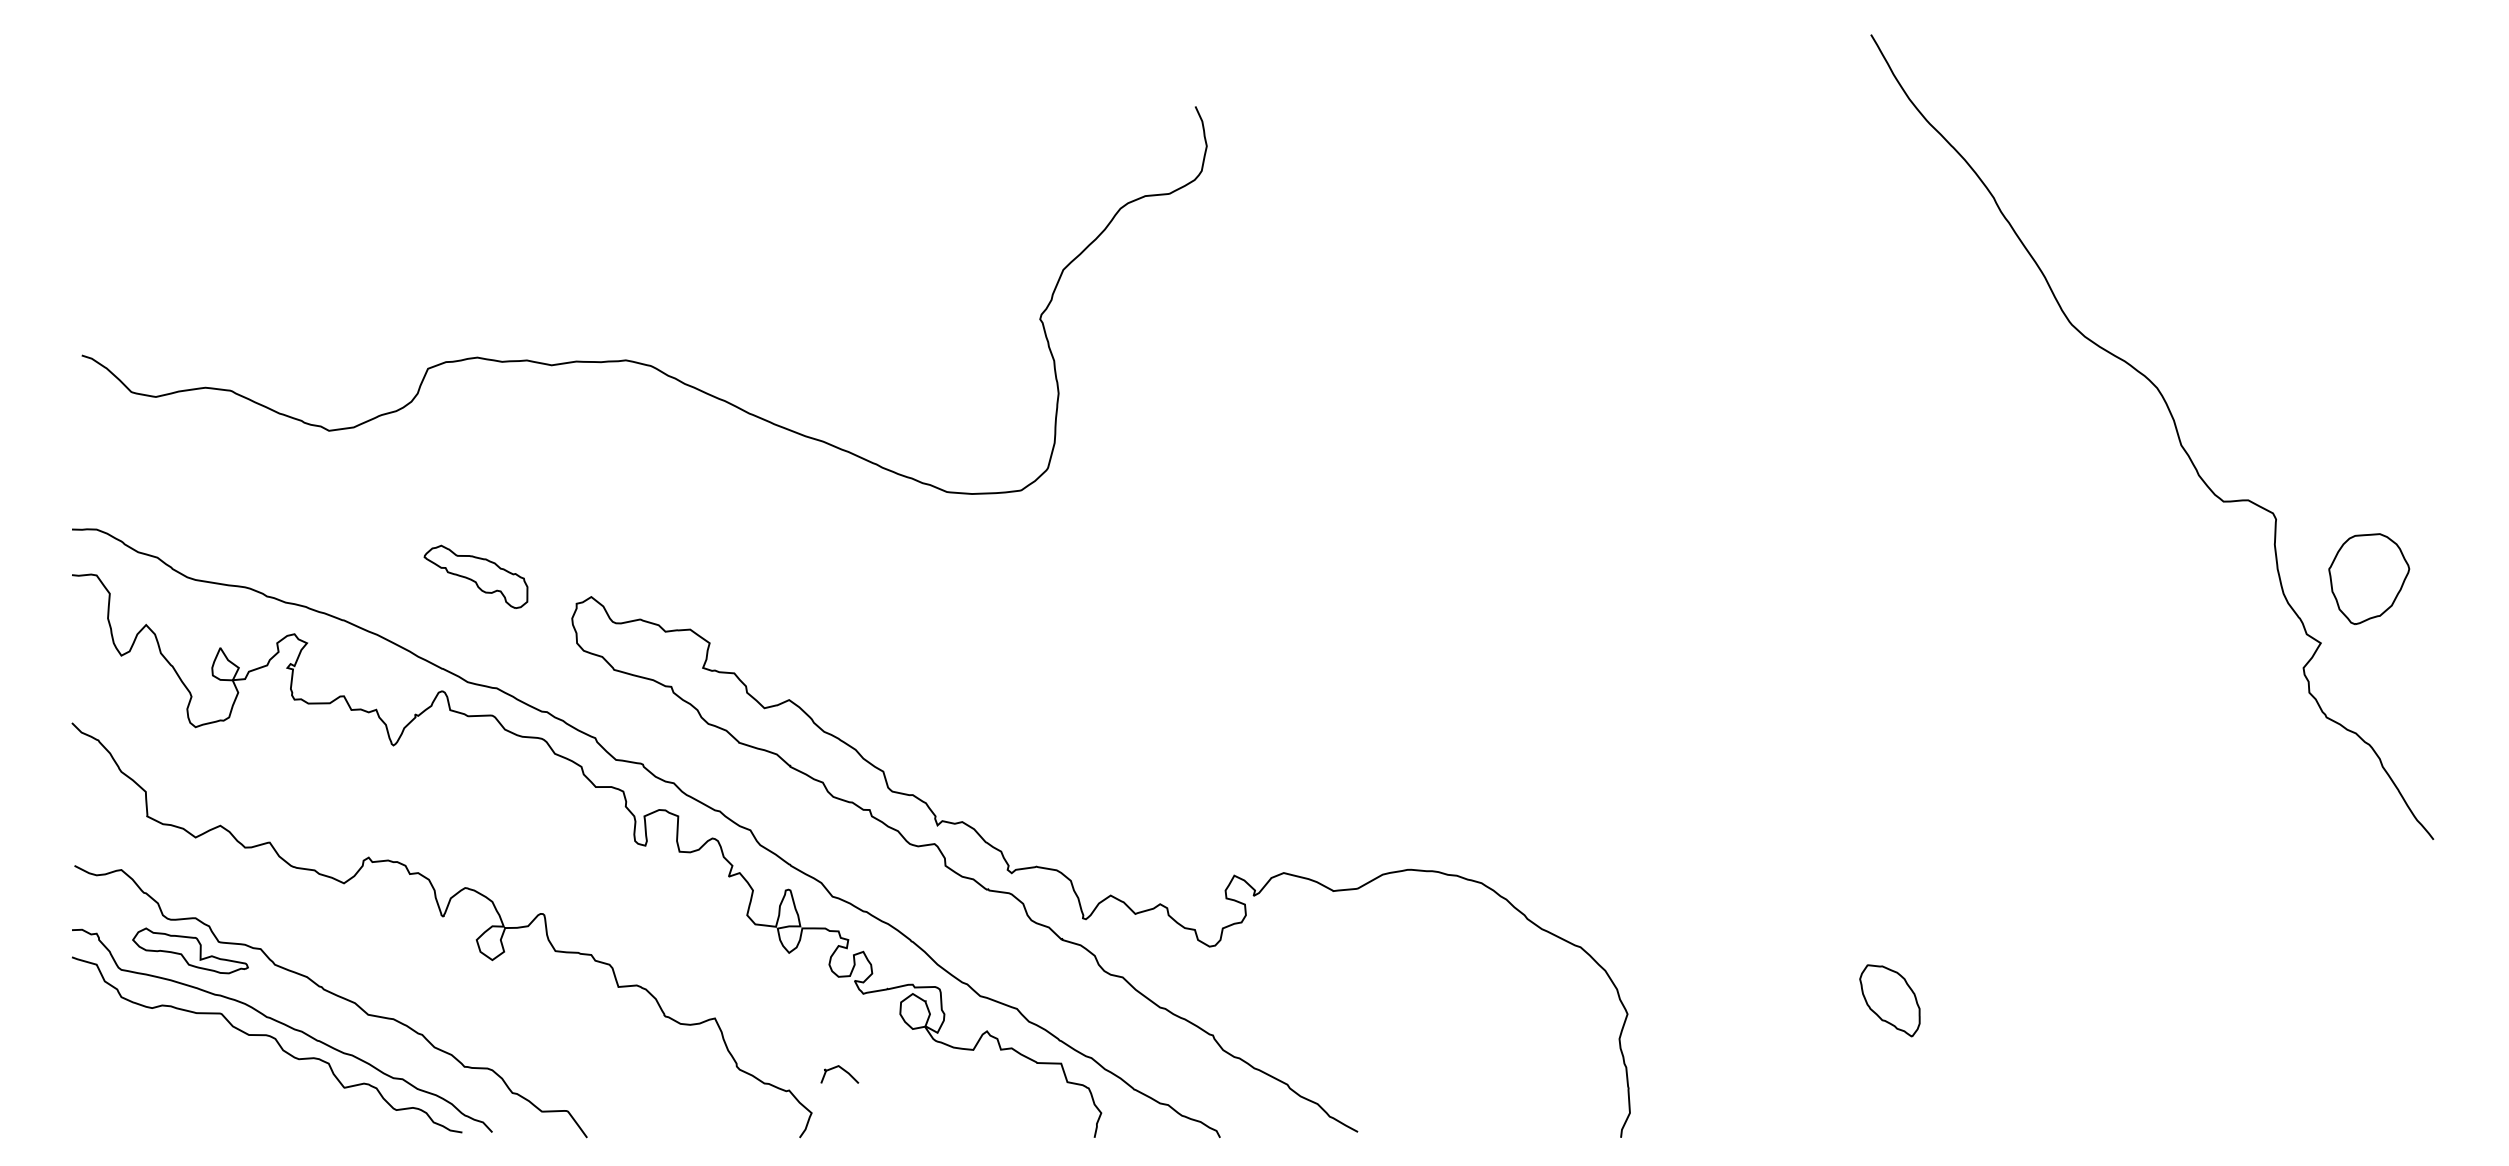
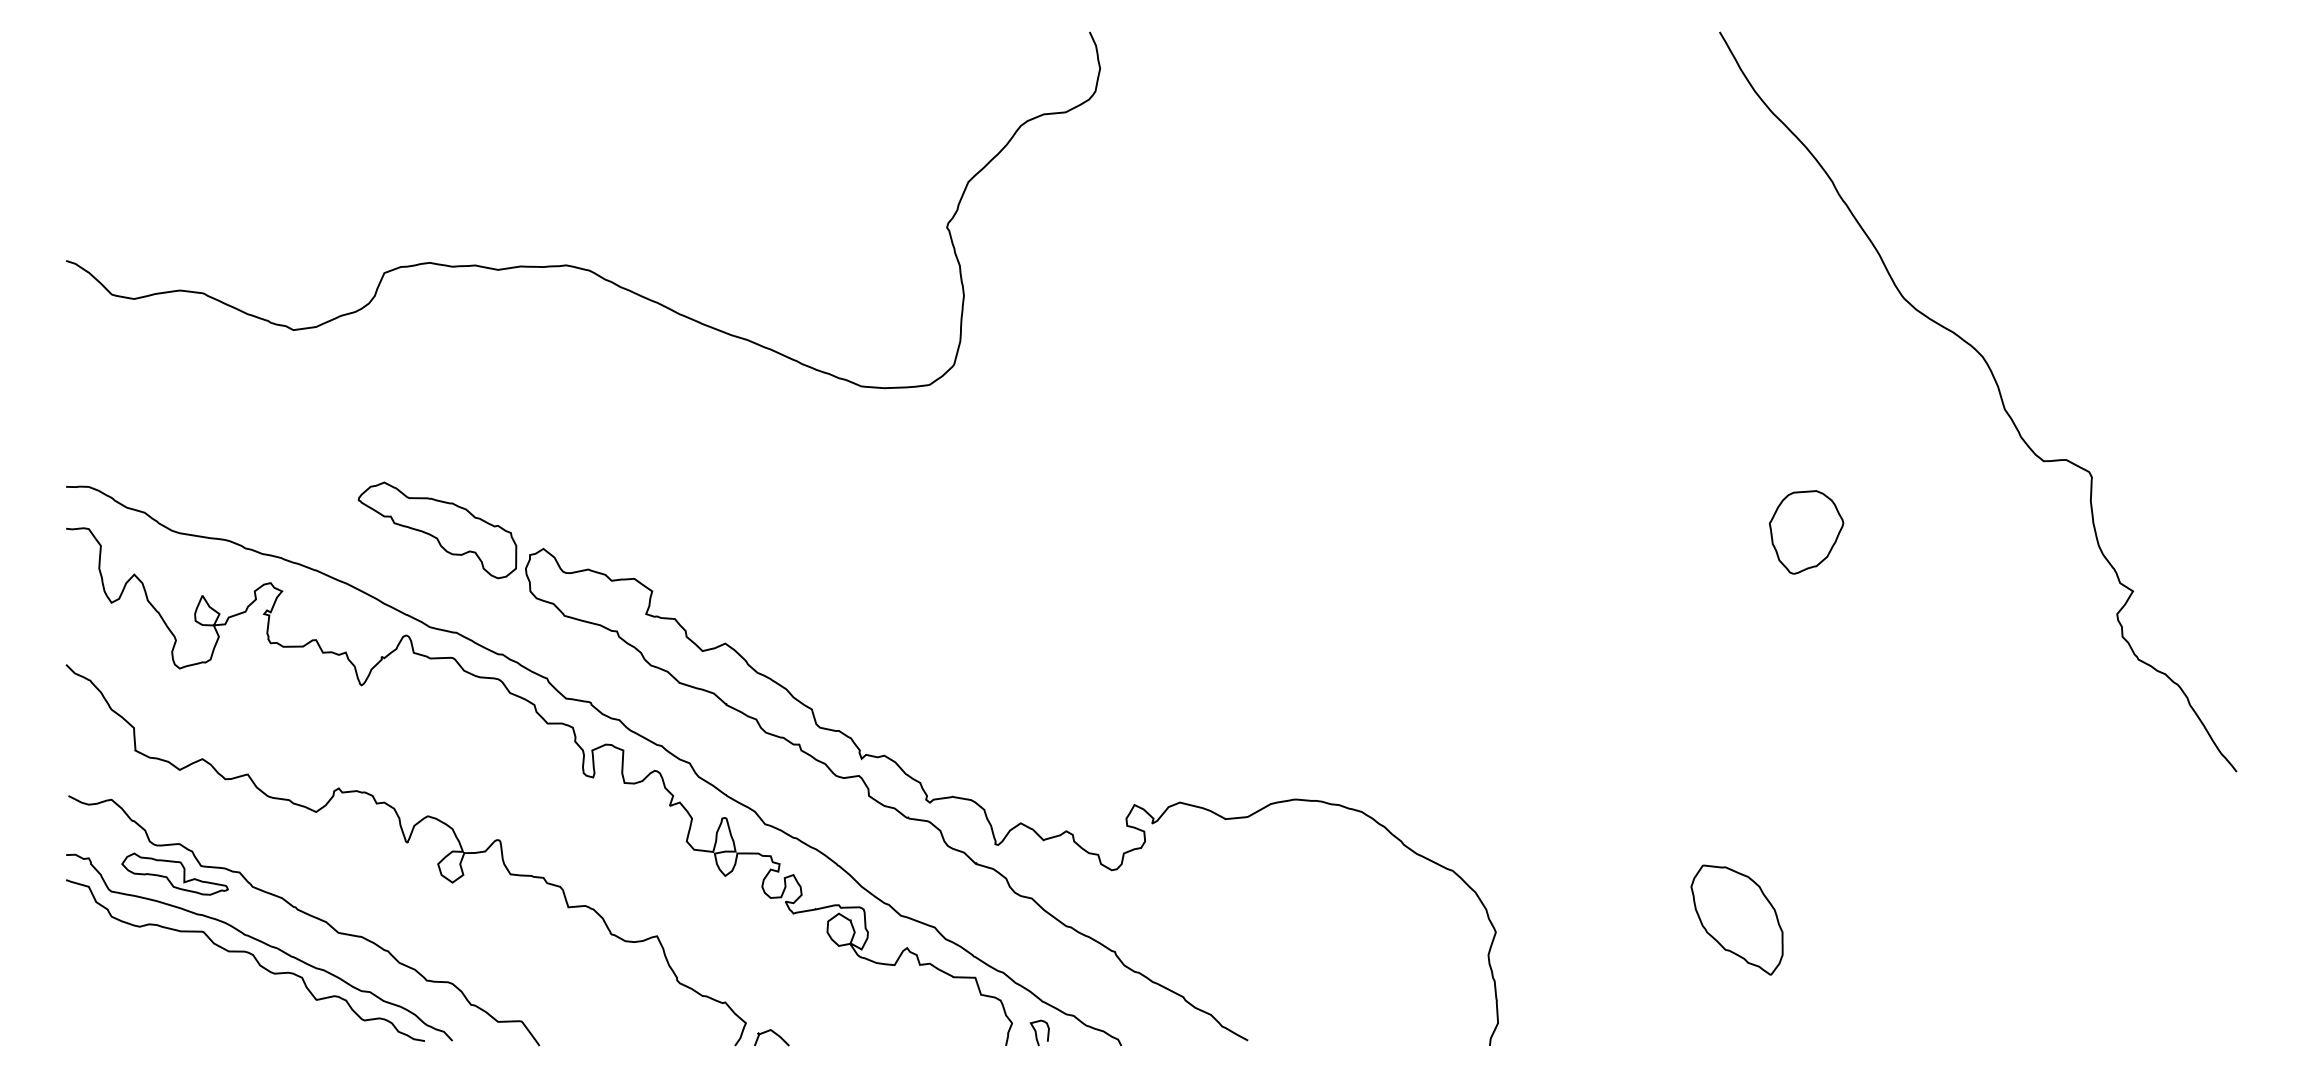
curve: (633, 360) -> (573, 265), moved
part: (476, 577) -> (437, 530), size x1.67
part: (2369, 579) -> (1806, 532), moved
part: (1889, 1000) -> (1736, 919), size x1.67
curve: (841, 1069) -> (773, 1033), moved
curve: (1127, 1123) -> (1036, 1032), added

